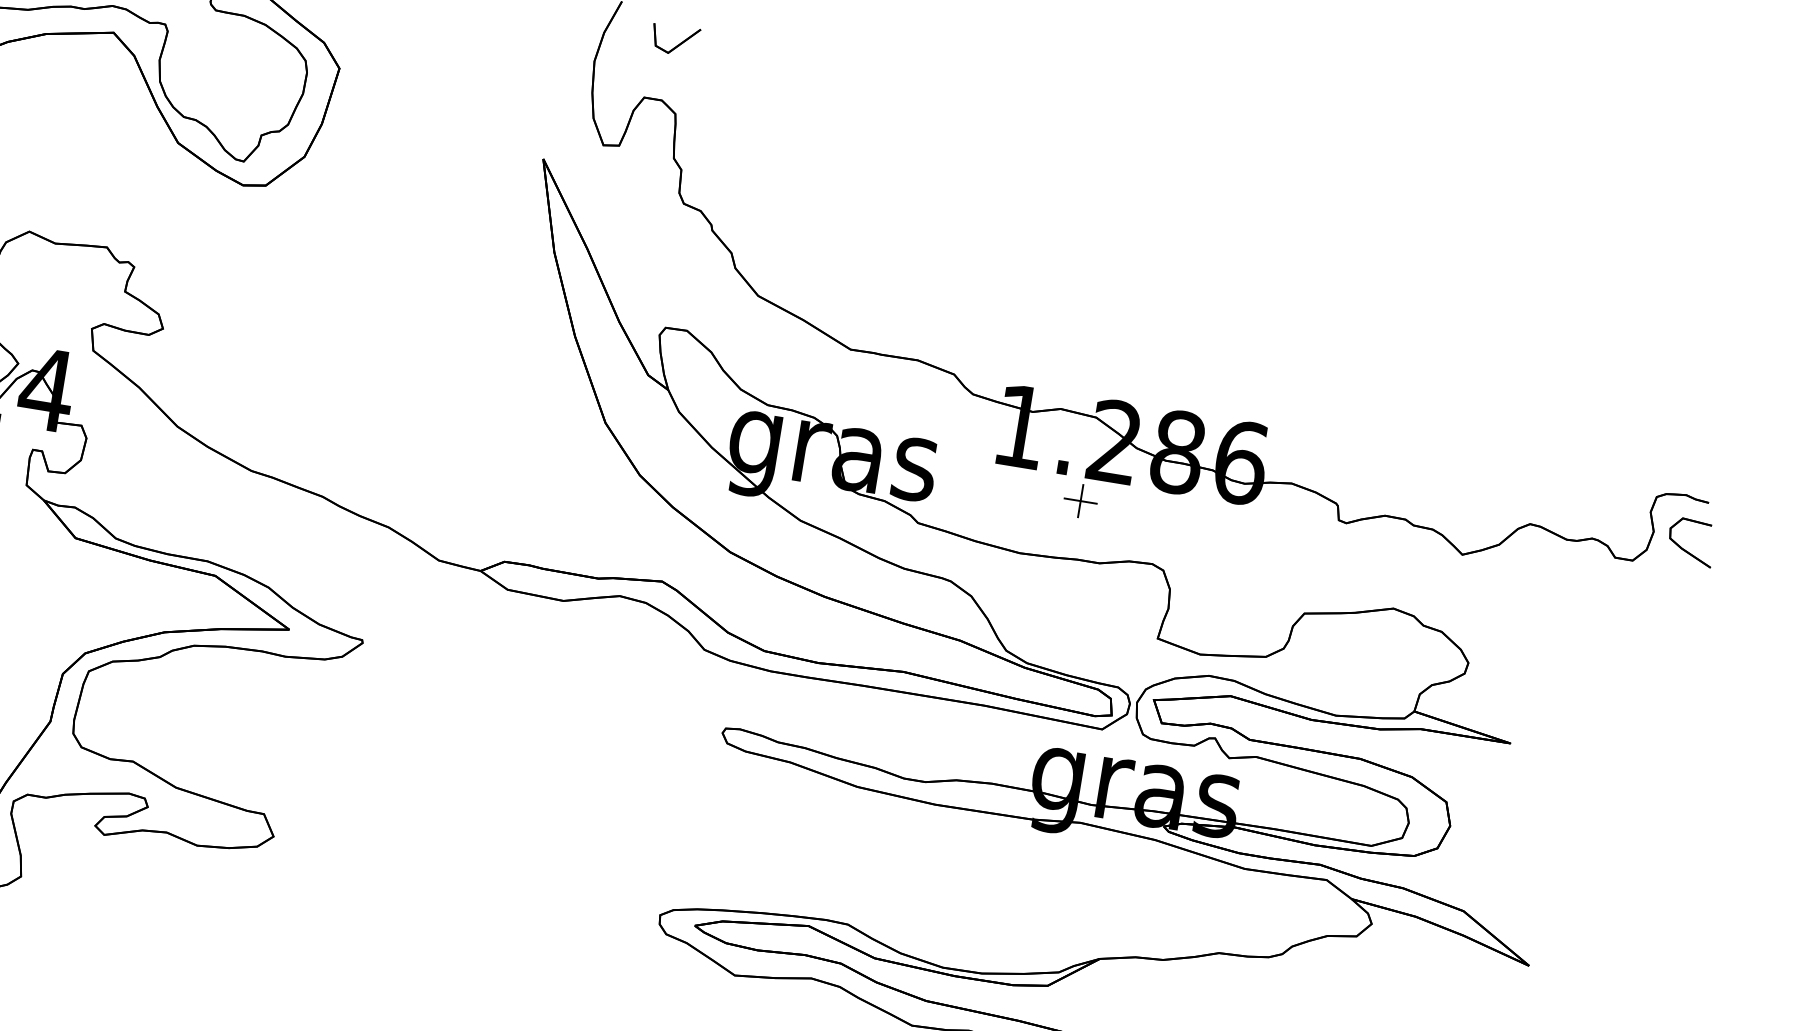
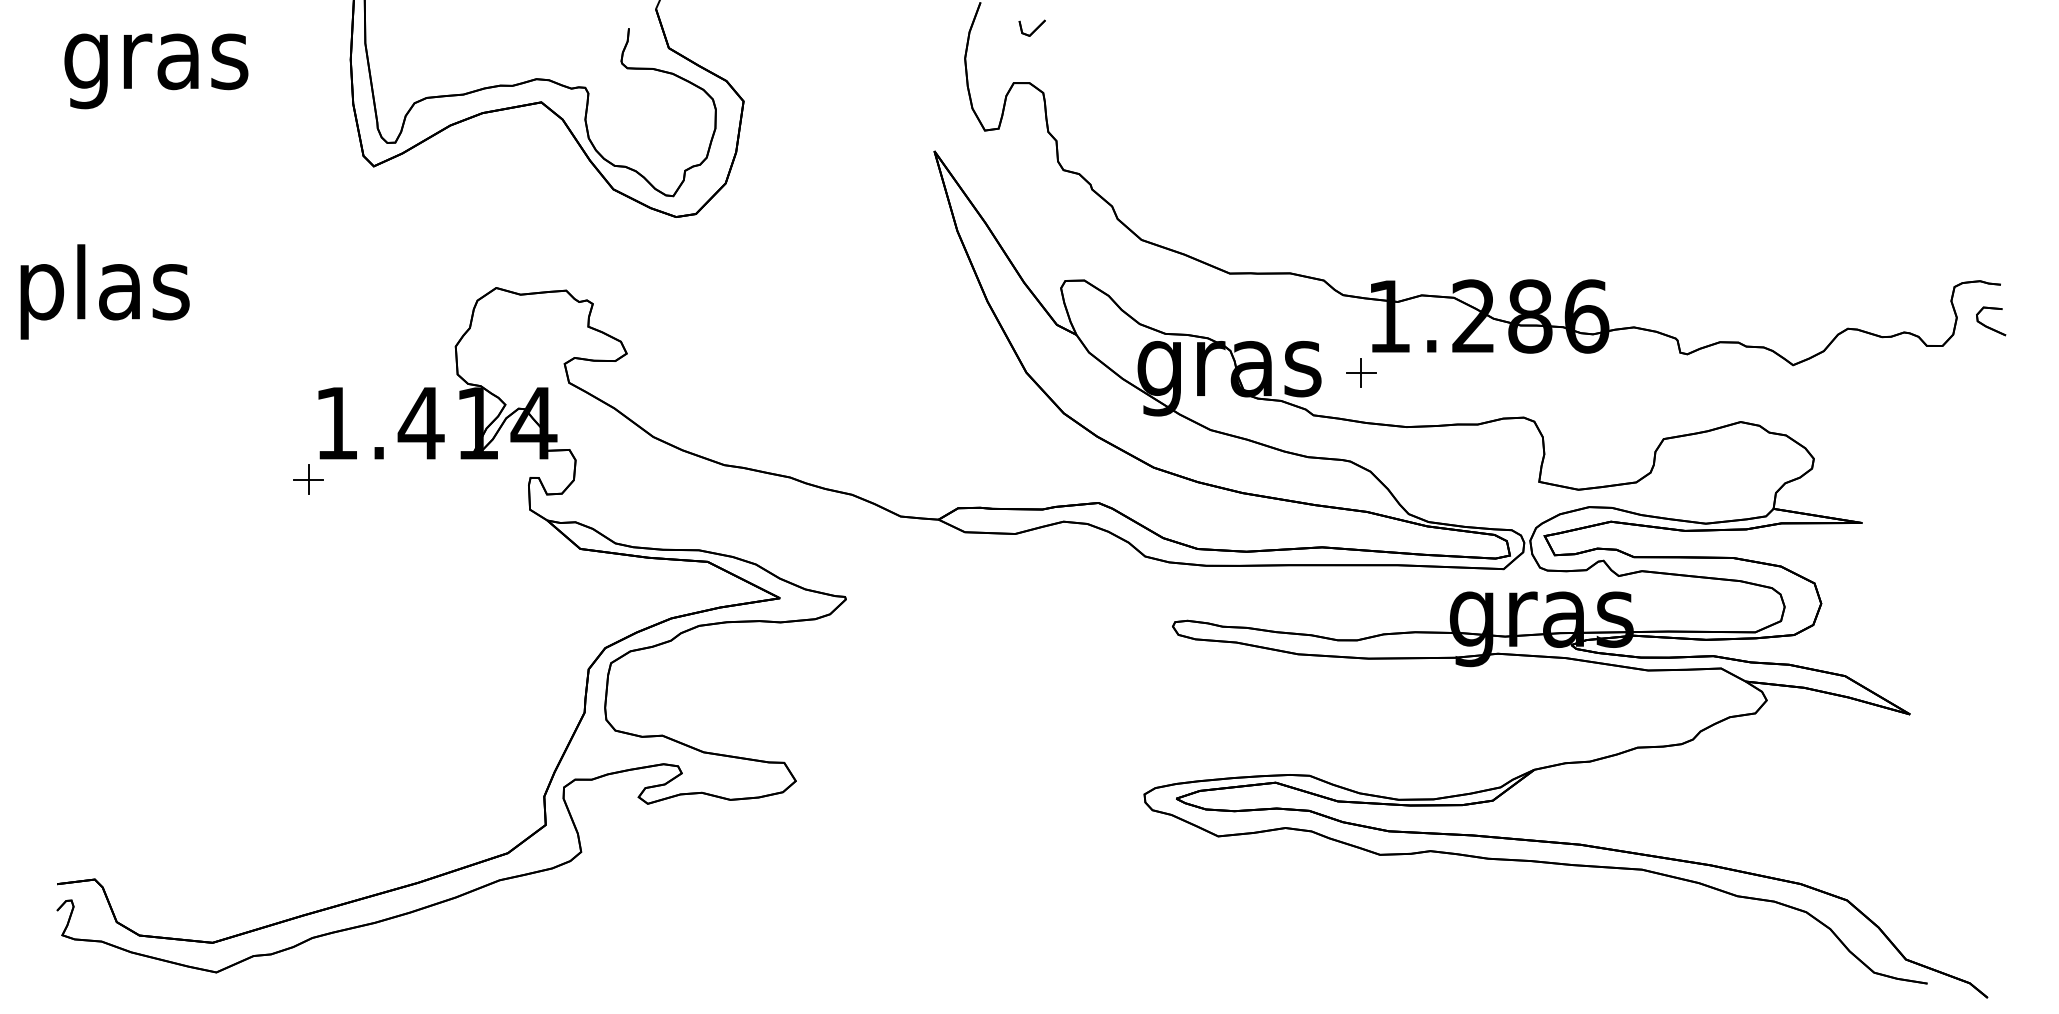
part: (674, 38) -> (1031, 27), size x0.62
part: (1080, 500) -> (1361, 372), moved
part: (1691, 542) -> (1991, 321), size x0.71

